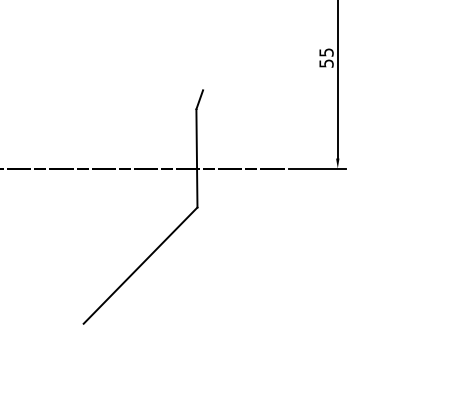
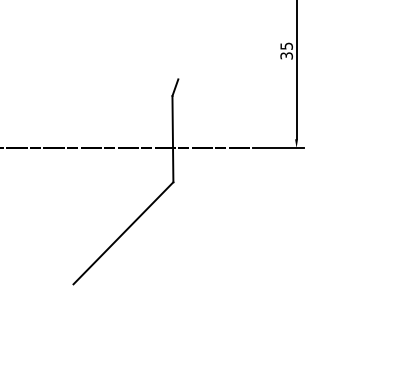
text: (325, 63) -> (285, 55), 55 -> 35

